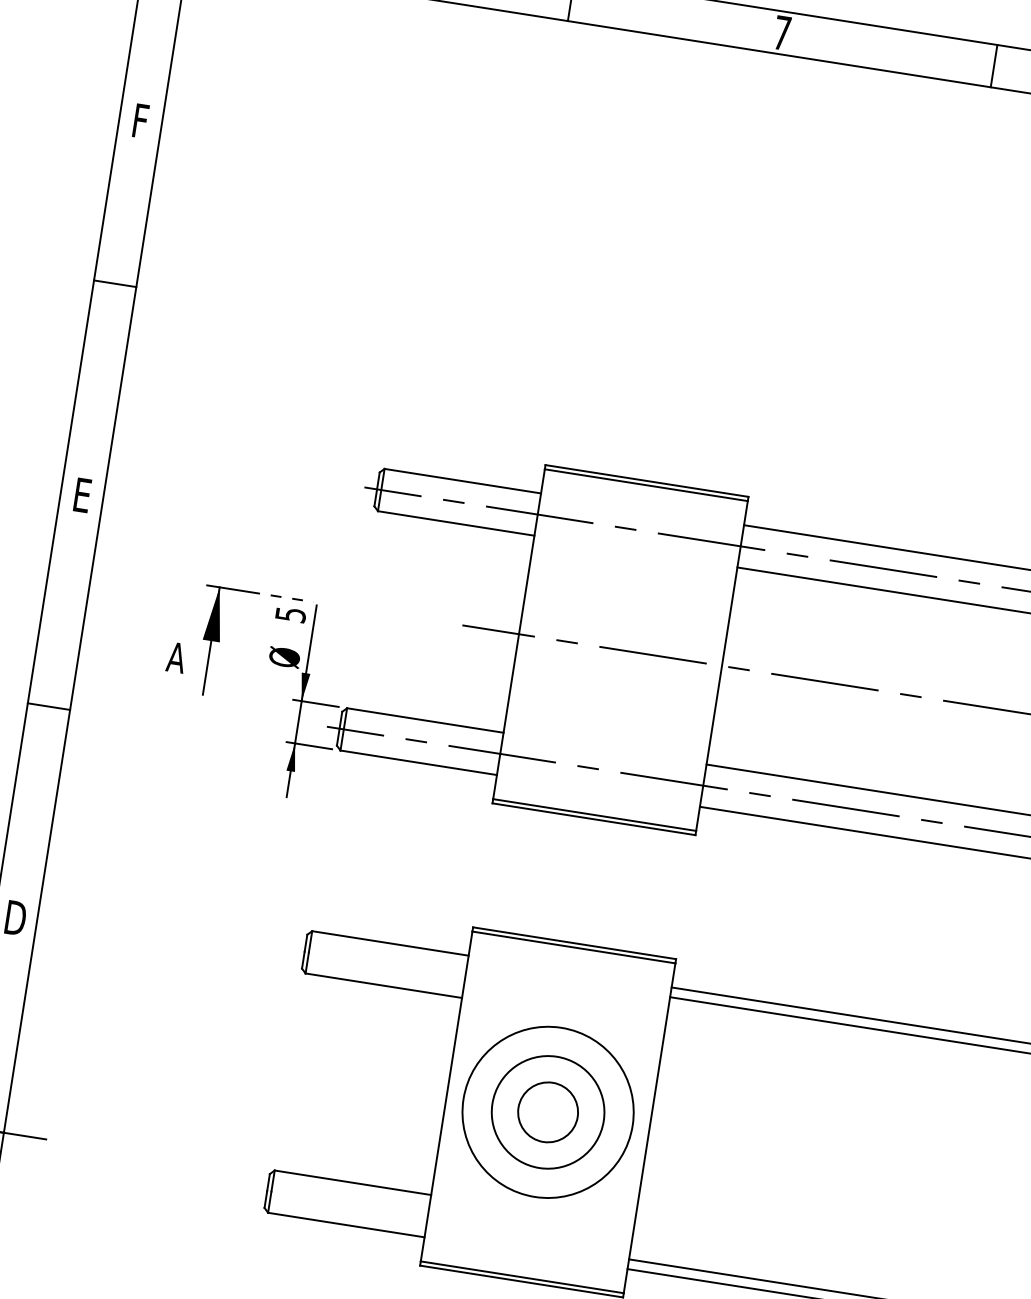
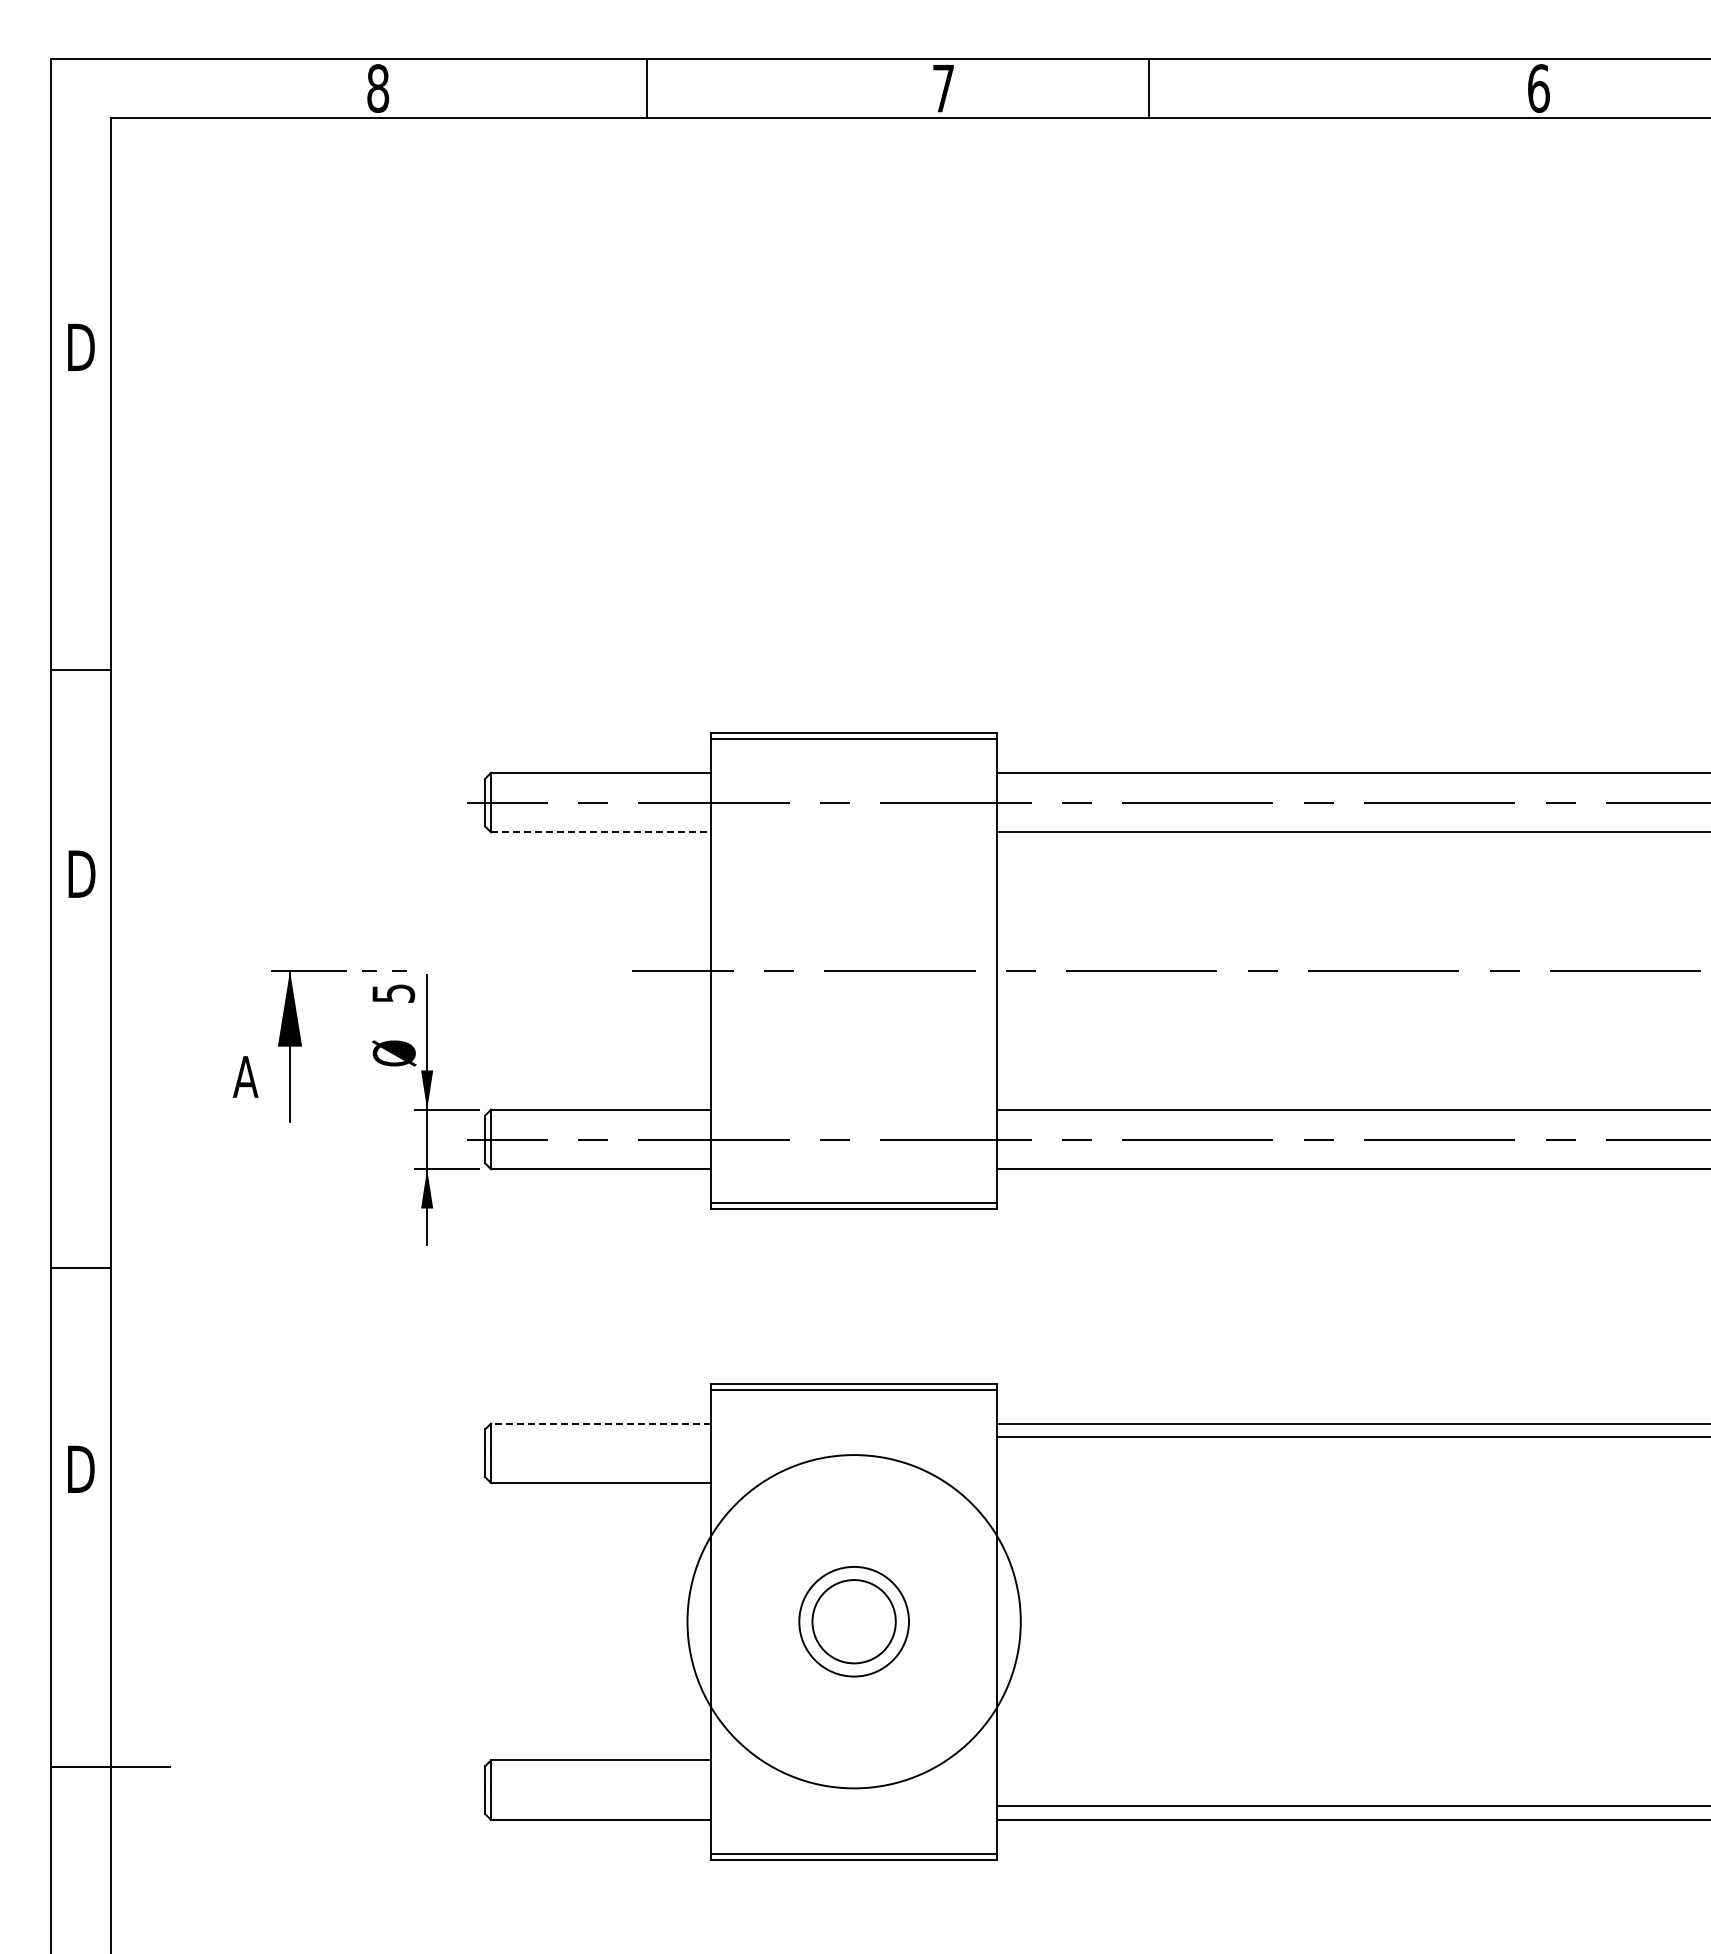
line: (993, 66) -> (1148, 88), moved
text: (141, 120) -> (81, 346), F -> D
line: (114, 283) -> (80, 670), moved
text: (82, 494) -> (81, 873), E -> D
line: (456, 523) -> (601, 832), solid -> dashed
line: (48, 706) -> (80, 1267), moved
line: (389, 943) -> (600, 1423), solid -> dashed
circle: (547, 1112) -> (853, 1621), size x0.7
circle: (548, 1112) -> (854, 1621), size x1.4

